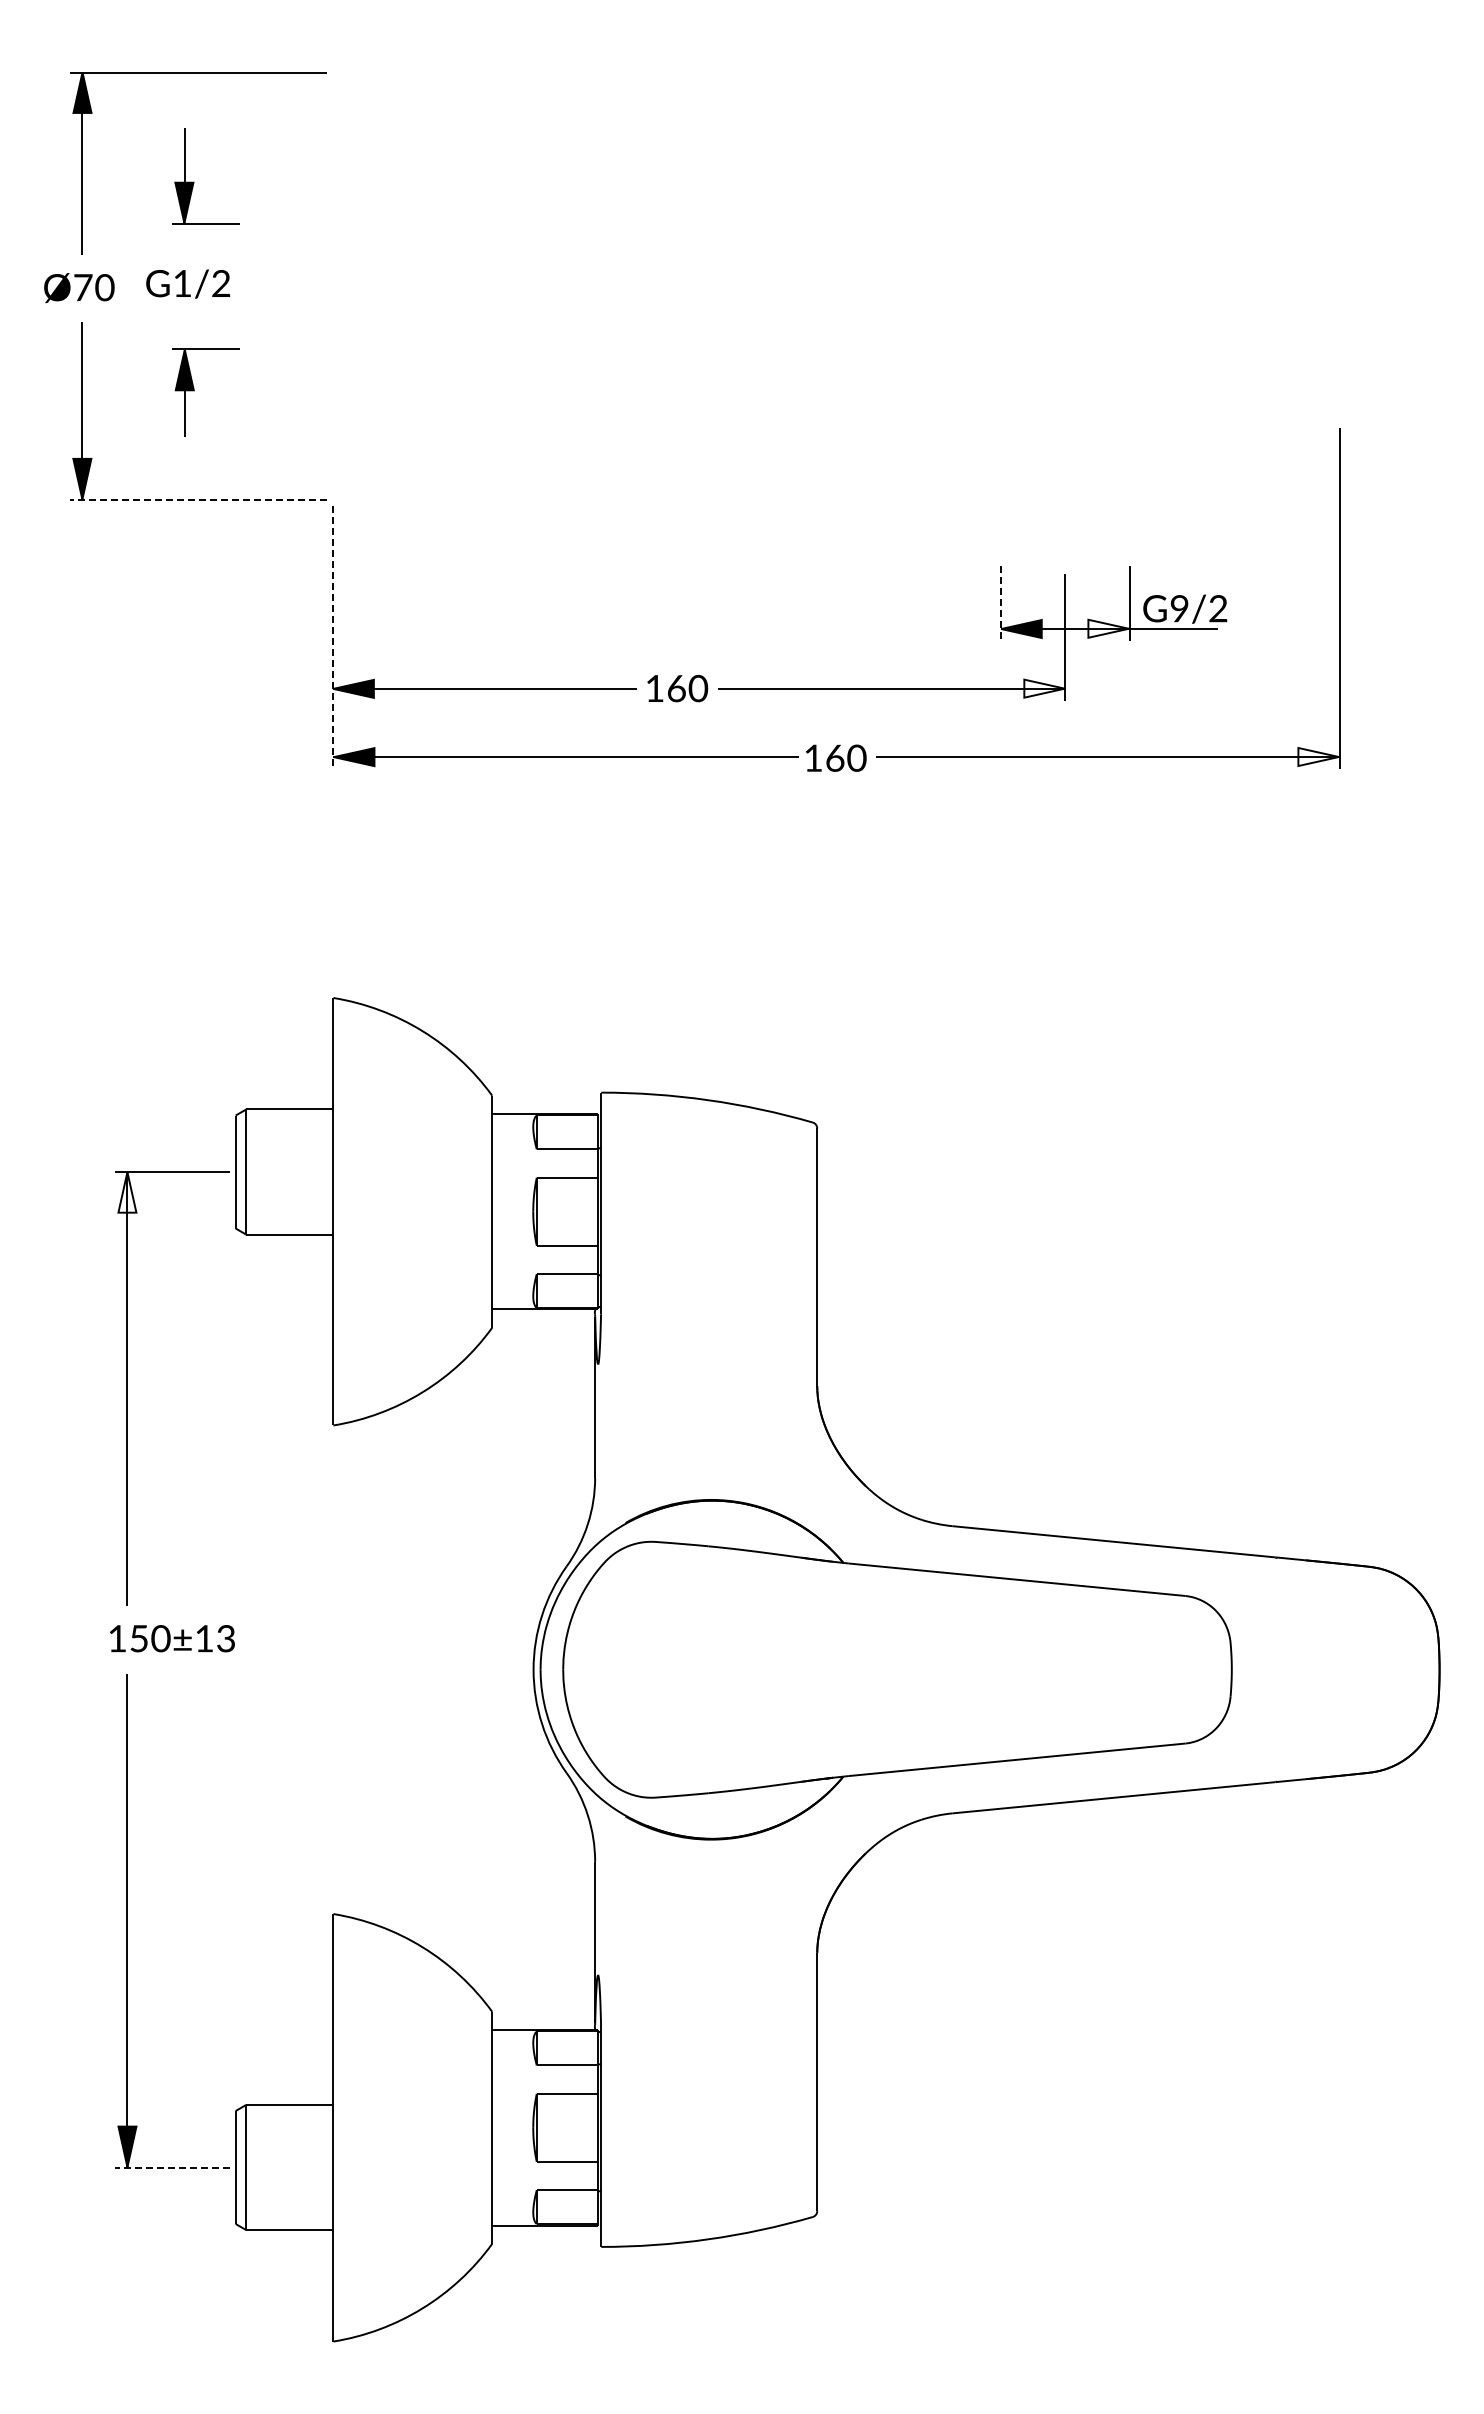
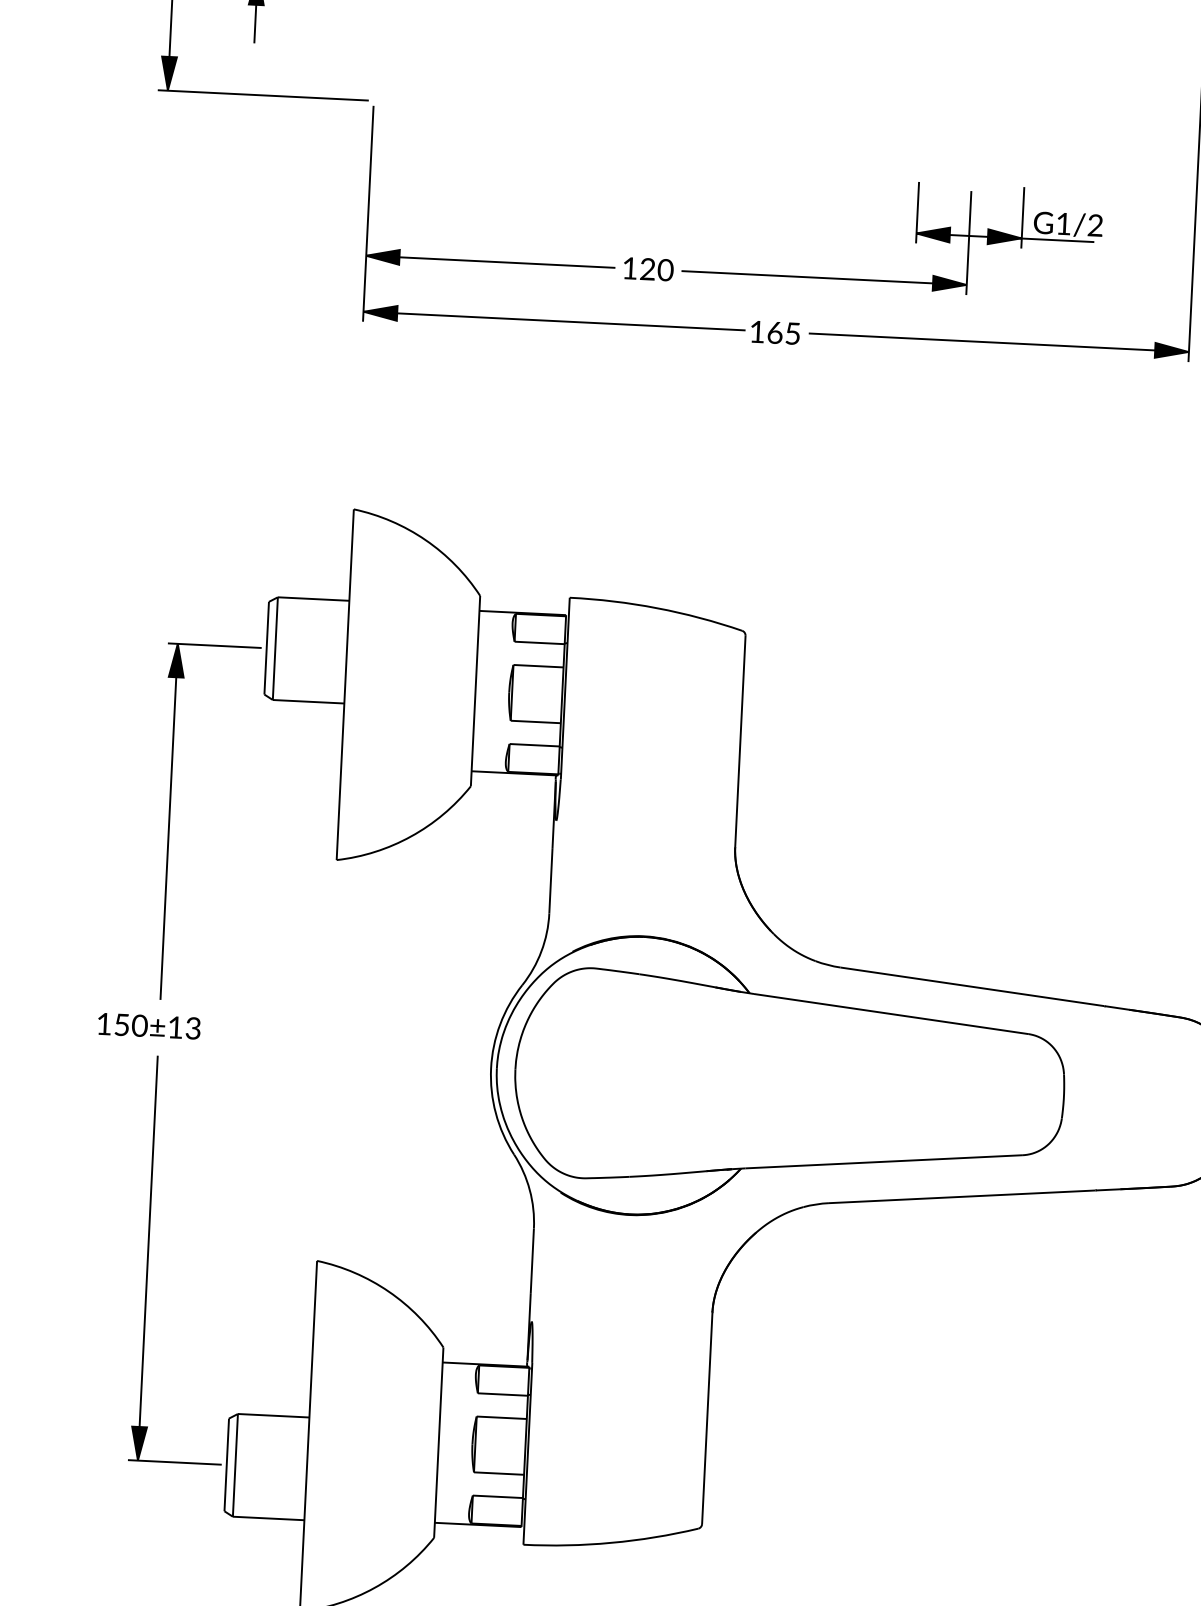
line: (198, 500) -> (263, 95), dashed -> solid
line: (1001, 604) -> (917, 213), dashed -> solid
text: (1179, 608) -> (1063, 223), G9/2 -> G1/2
fill: (1108, 628) -> (1004, 237), added
line: (333, 637) -> (368, 213), dashed -> solid
text: (676, 688) -> (647, 269), 160 -> 120
fill: (1044, 688) -> (949, 283), added
text: (856, 757) -> (792, 333), 160 -> 165
fill: (1318, 757) -> (1171, 351), added
fill: (127, 1192) -> (177, 660), added
text: (172, 1638) -> (149, 1026), moved
line: (171, 2167) -> (174, 1462), dashed -> solid

